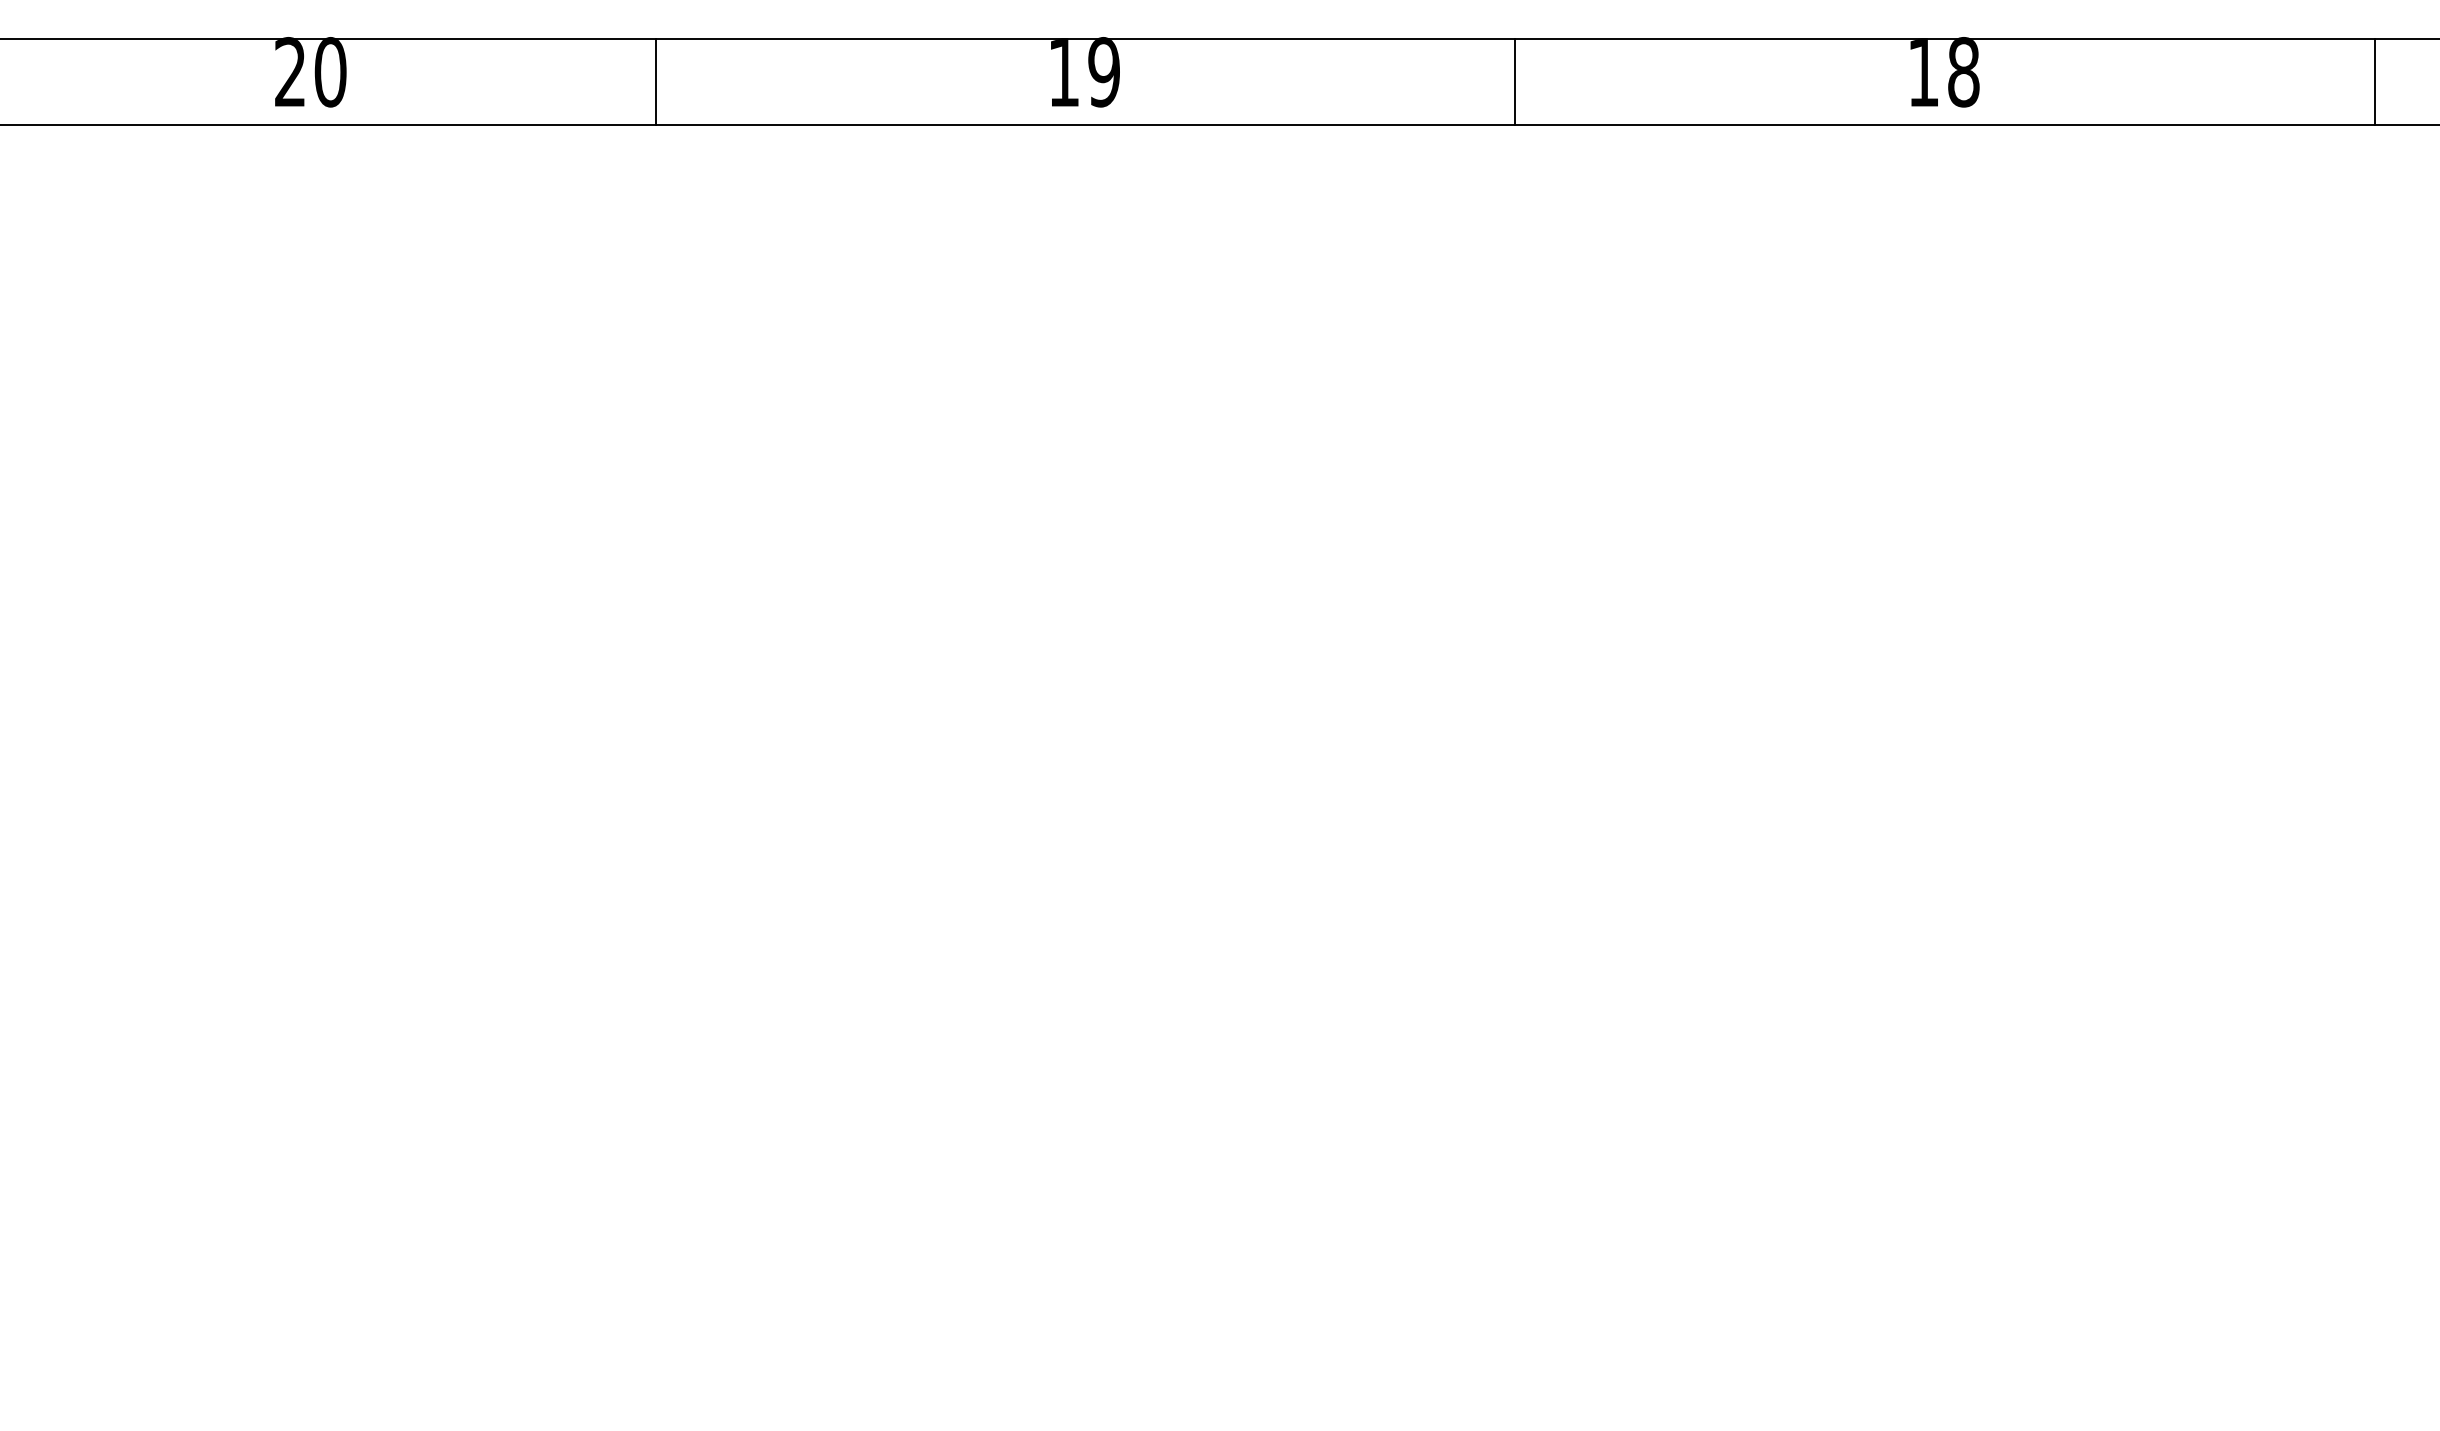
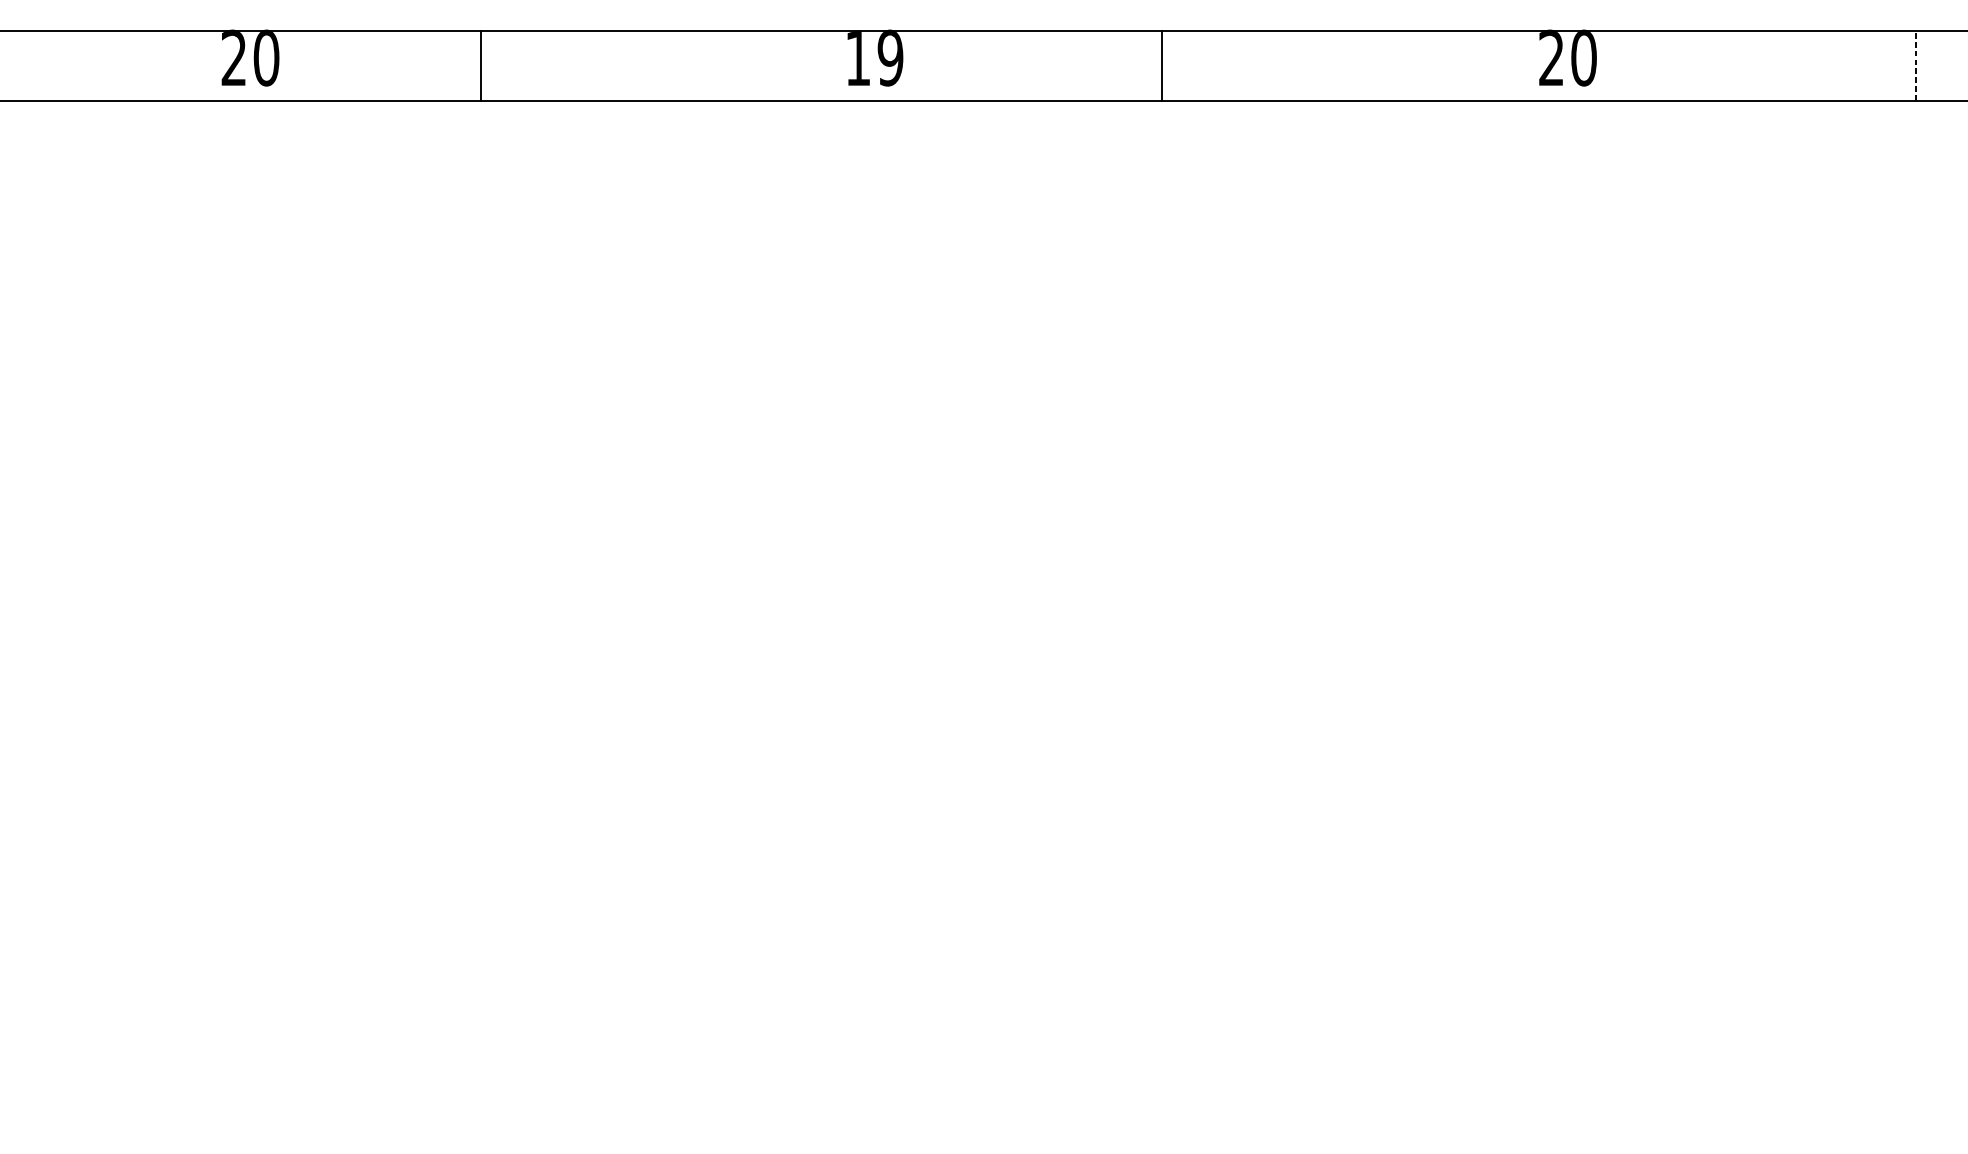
text: (1943, 72) -> (1567, 58), 18 -> 20
line: (655, 82) -> (481, 66), moved
line: (1515, 82) -> (1161, 66), moved
line: (2375, 82) -> (1916, 66), solid -> dashed

